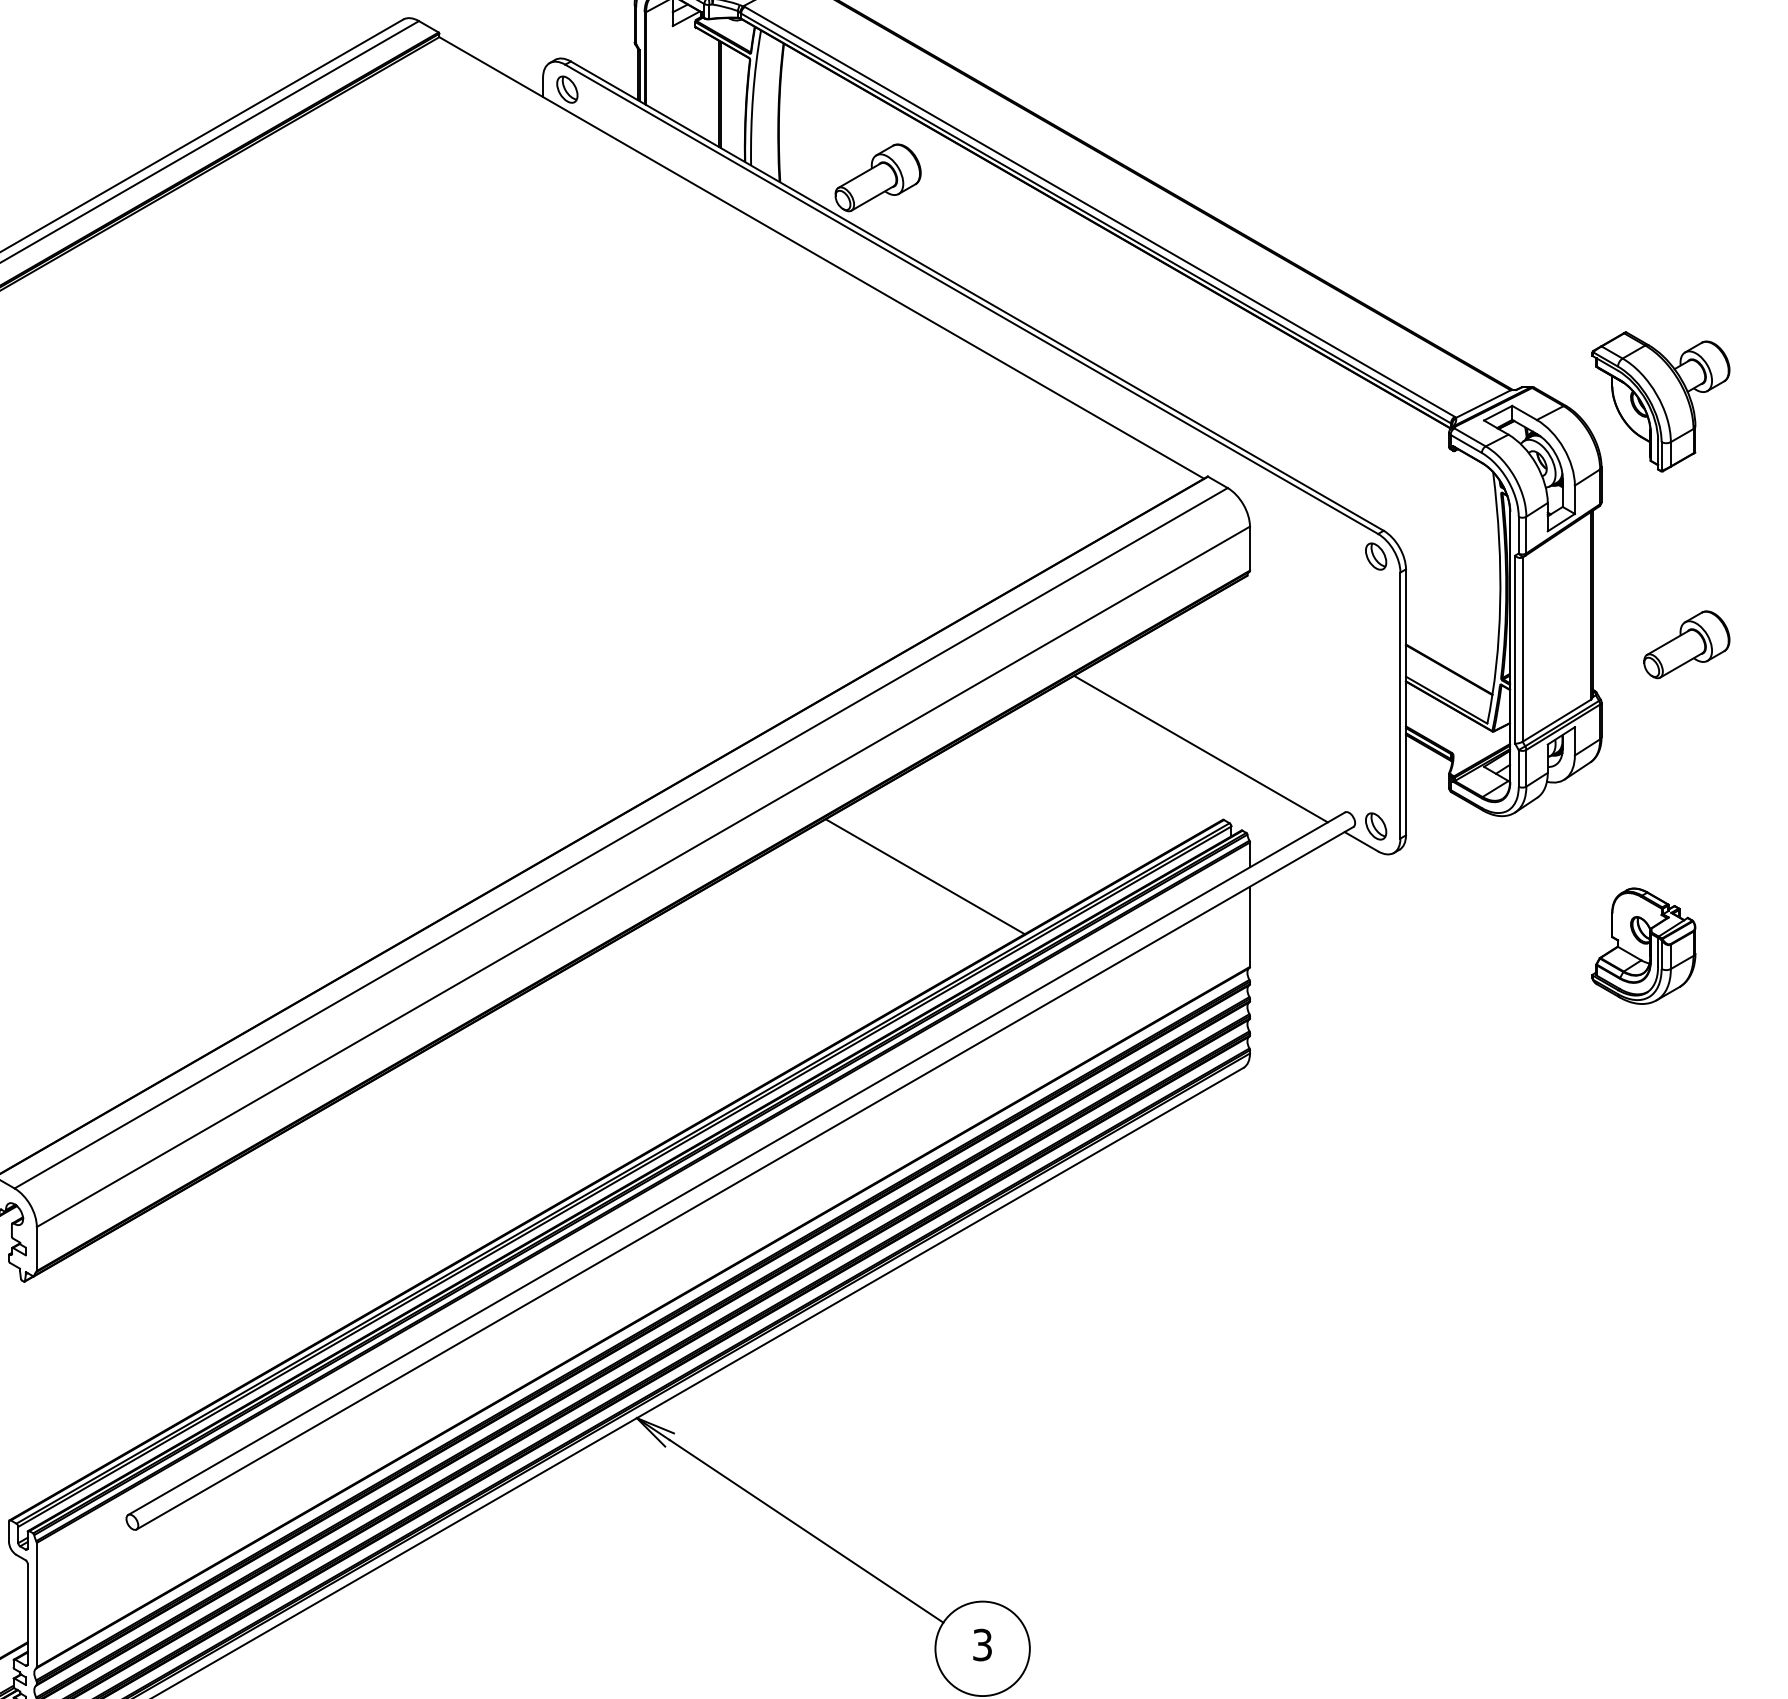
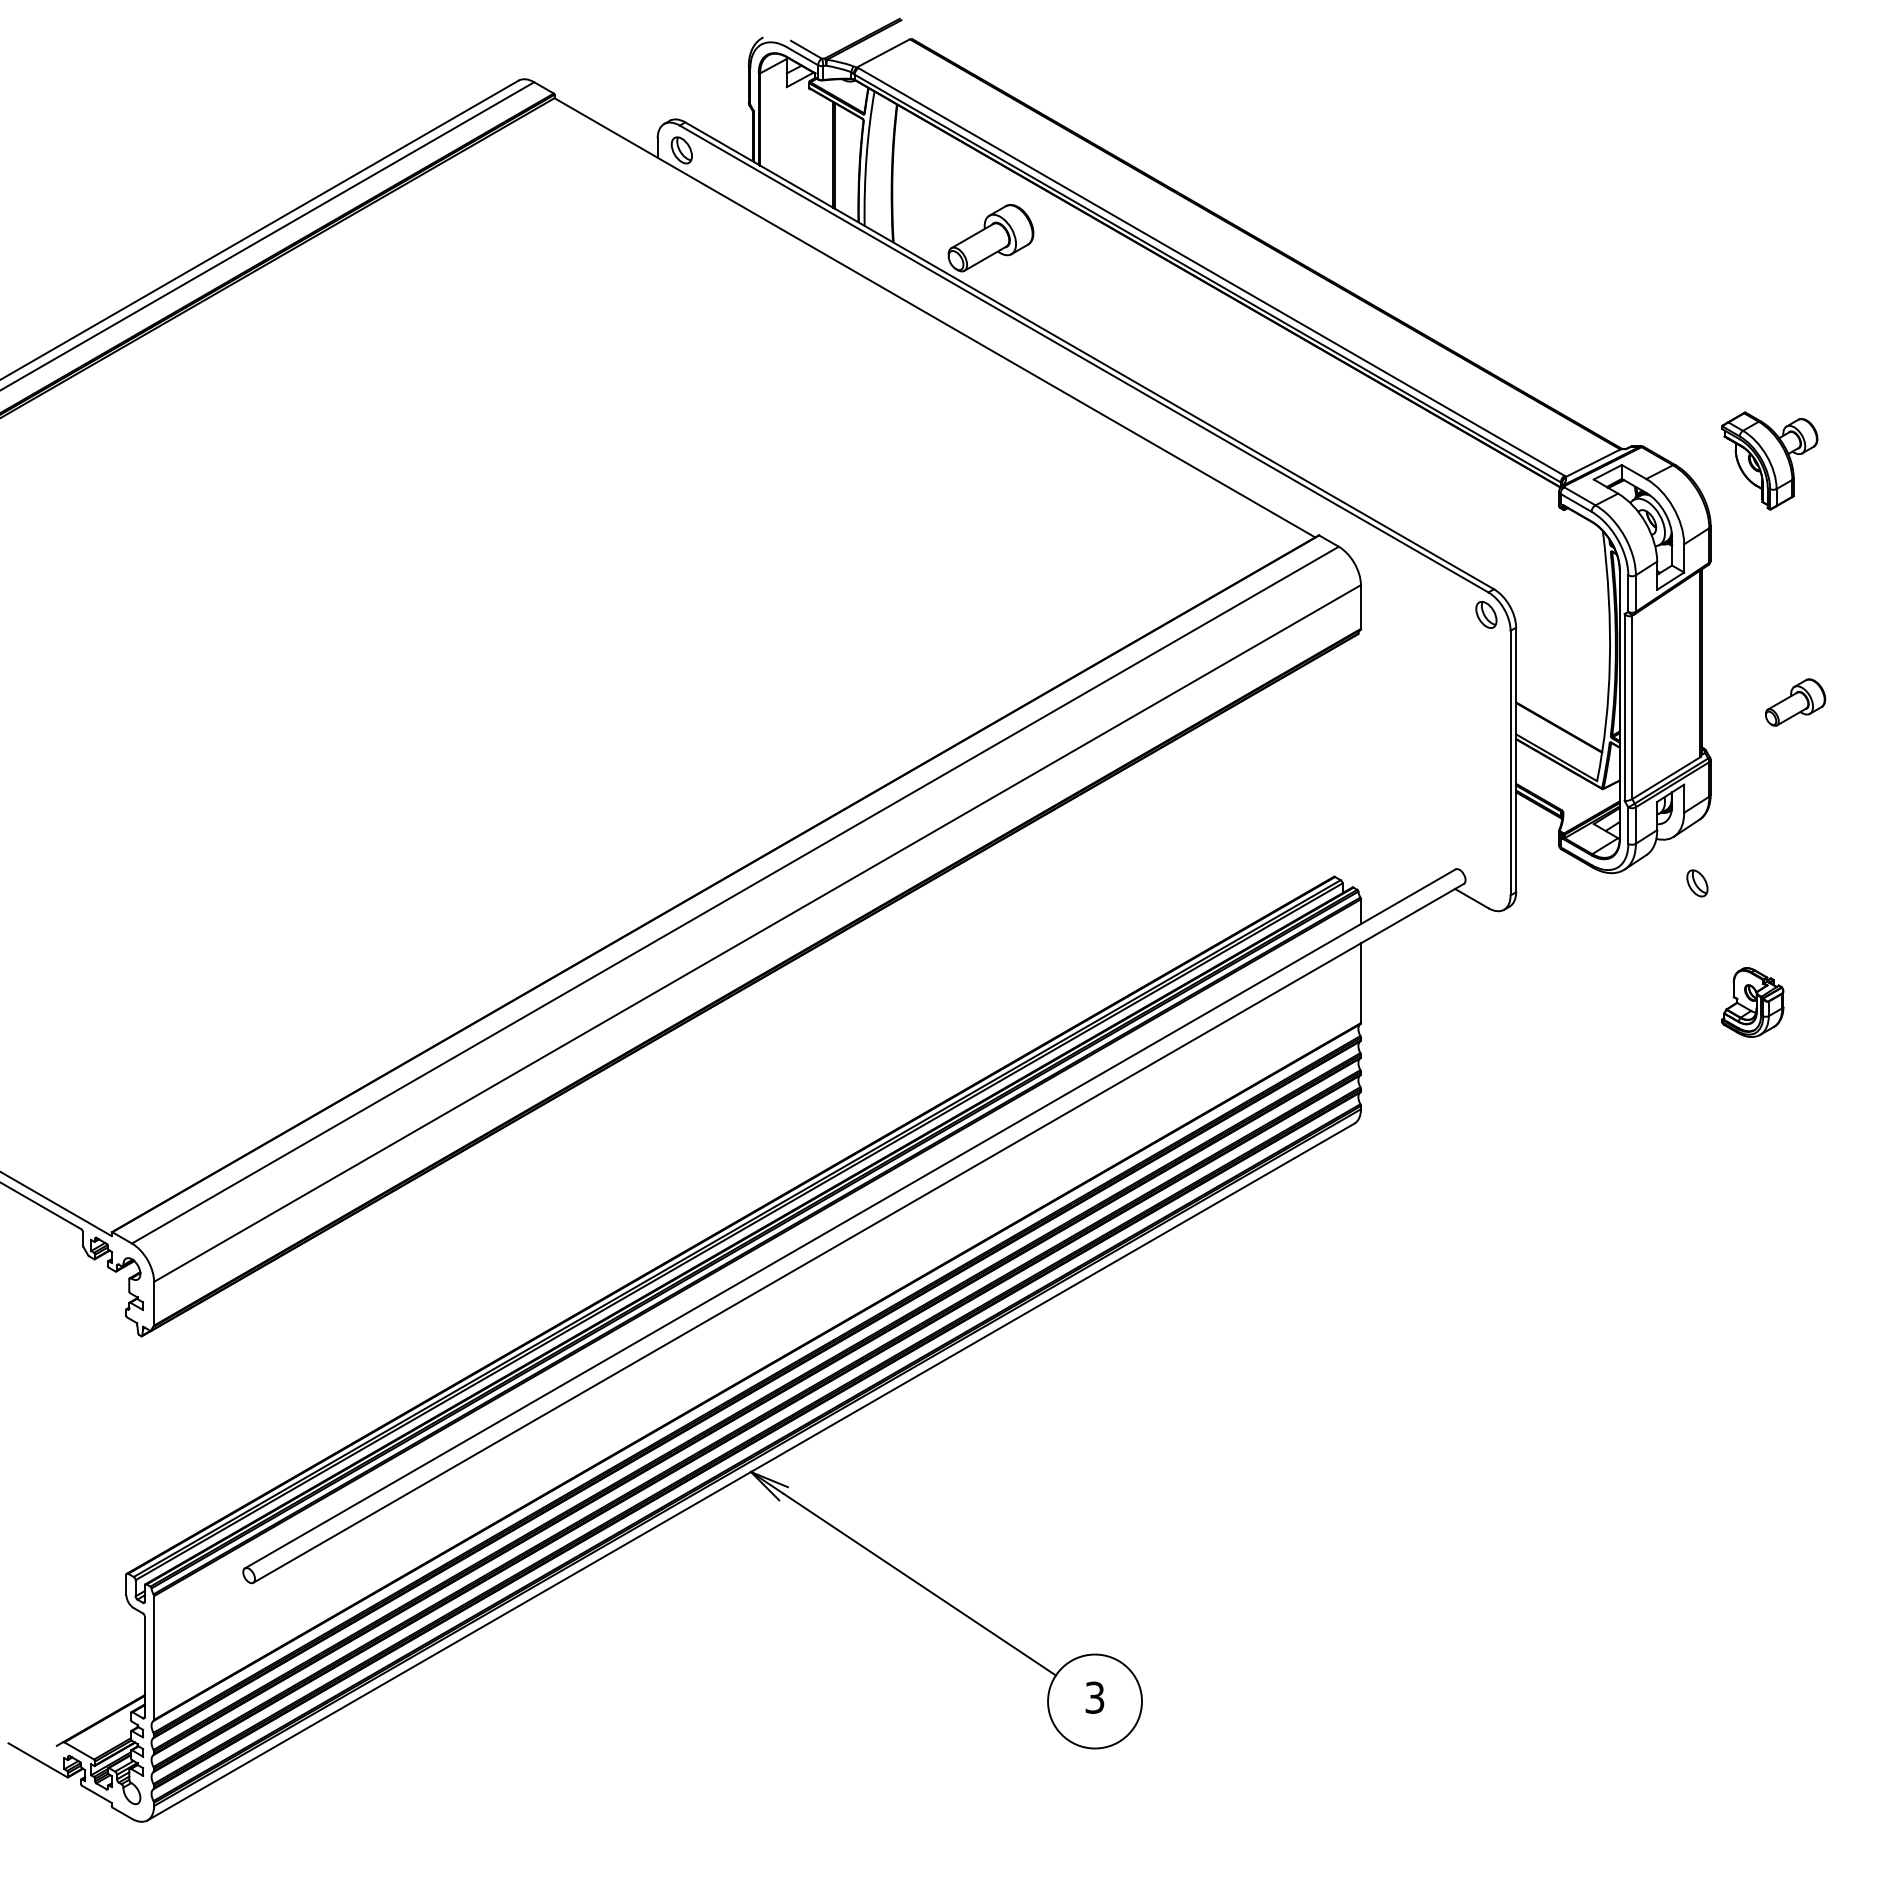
part: (1660, 401) -> (1769, 460), size x0.7
part: (1686, 644) -> (1795, 702), size x0.7
line: (1200, 749) -> (1311, 806), removed
part: (1376, 826) -> (1697, 883), moved
line: (924, 876) -> (1037, 933), removed
part: (1643, 946) -> (1752, 1002), size x0.6

